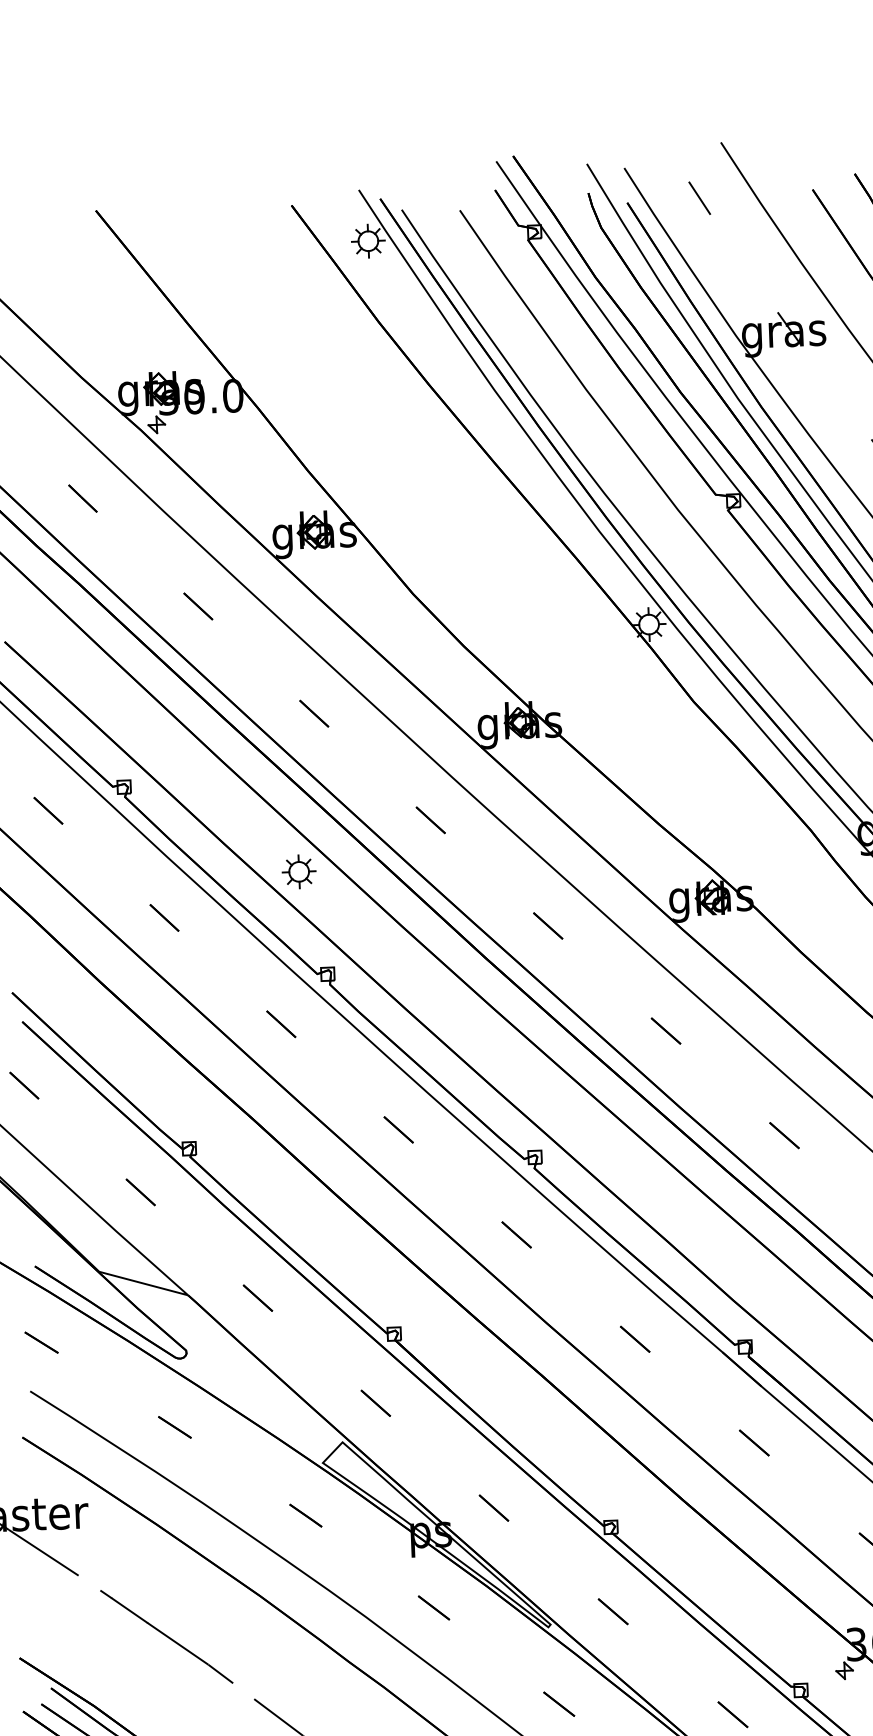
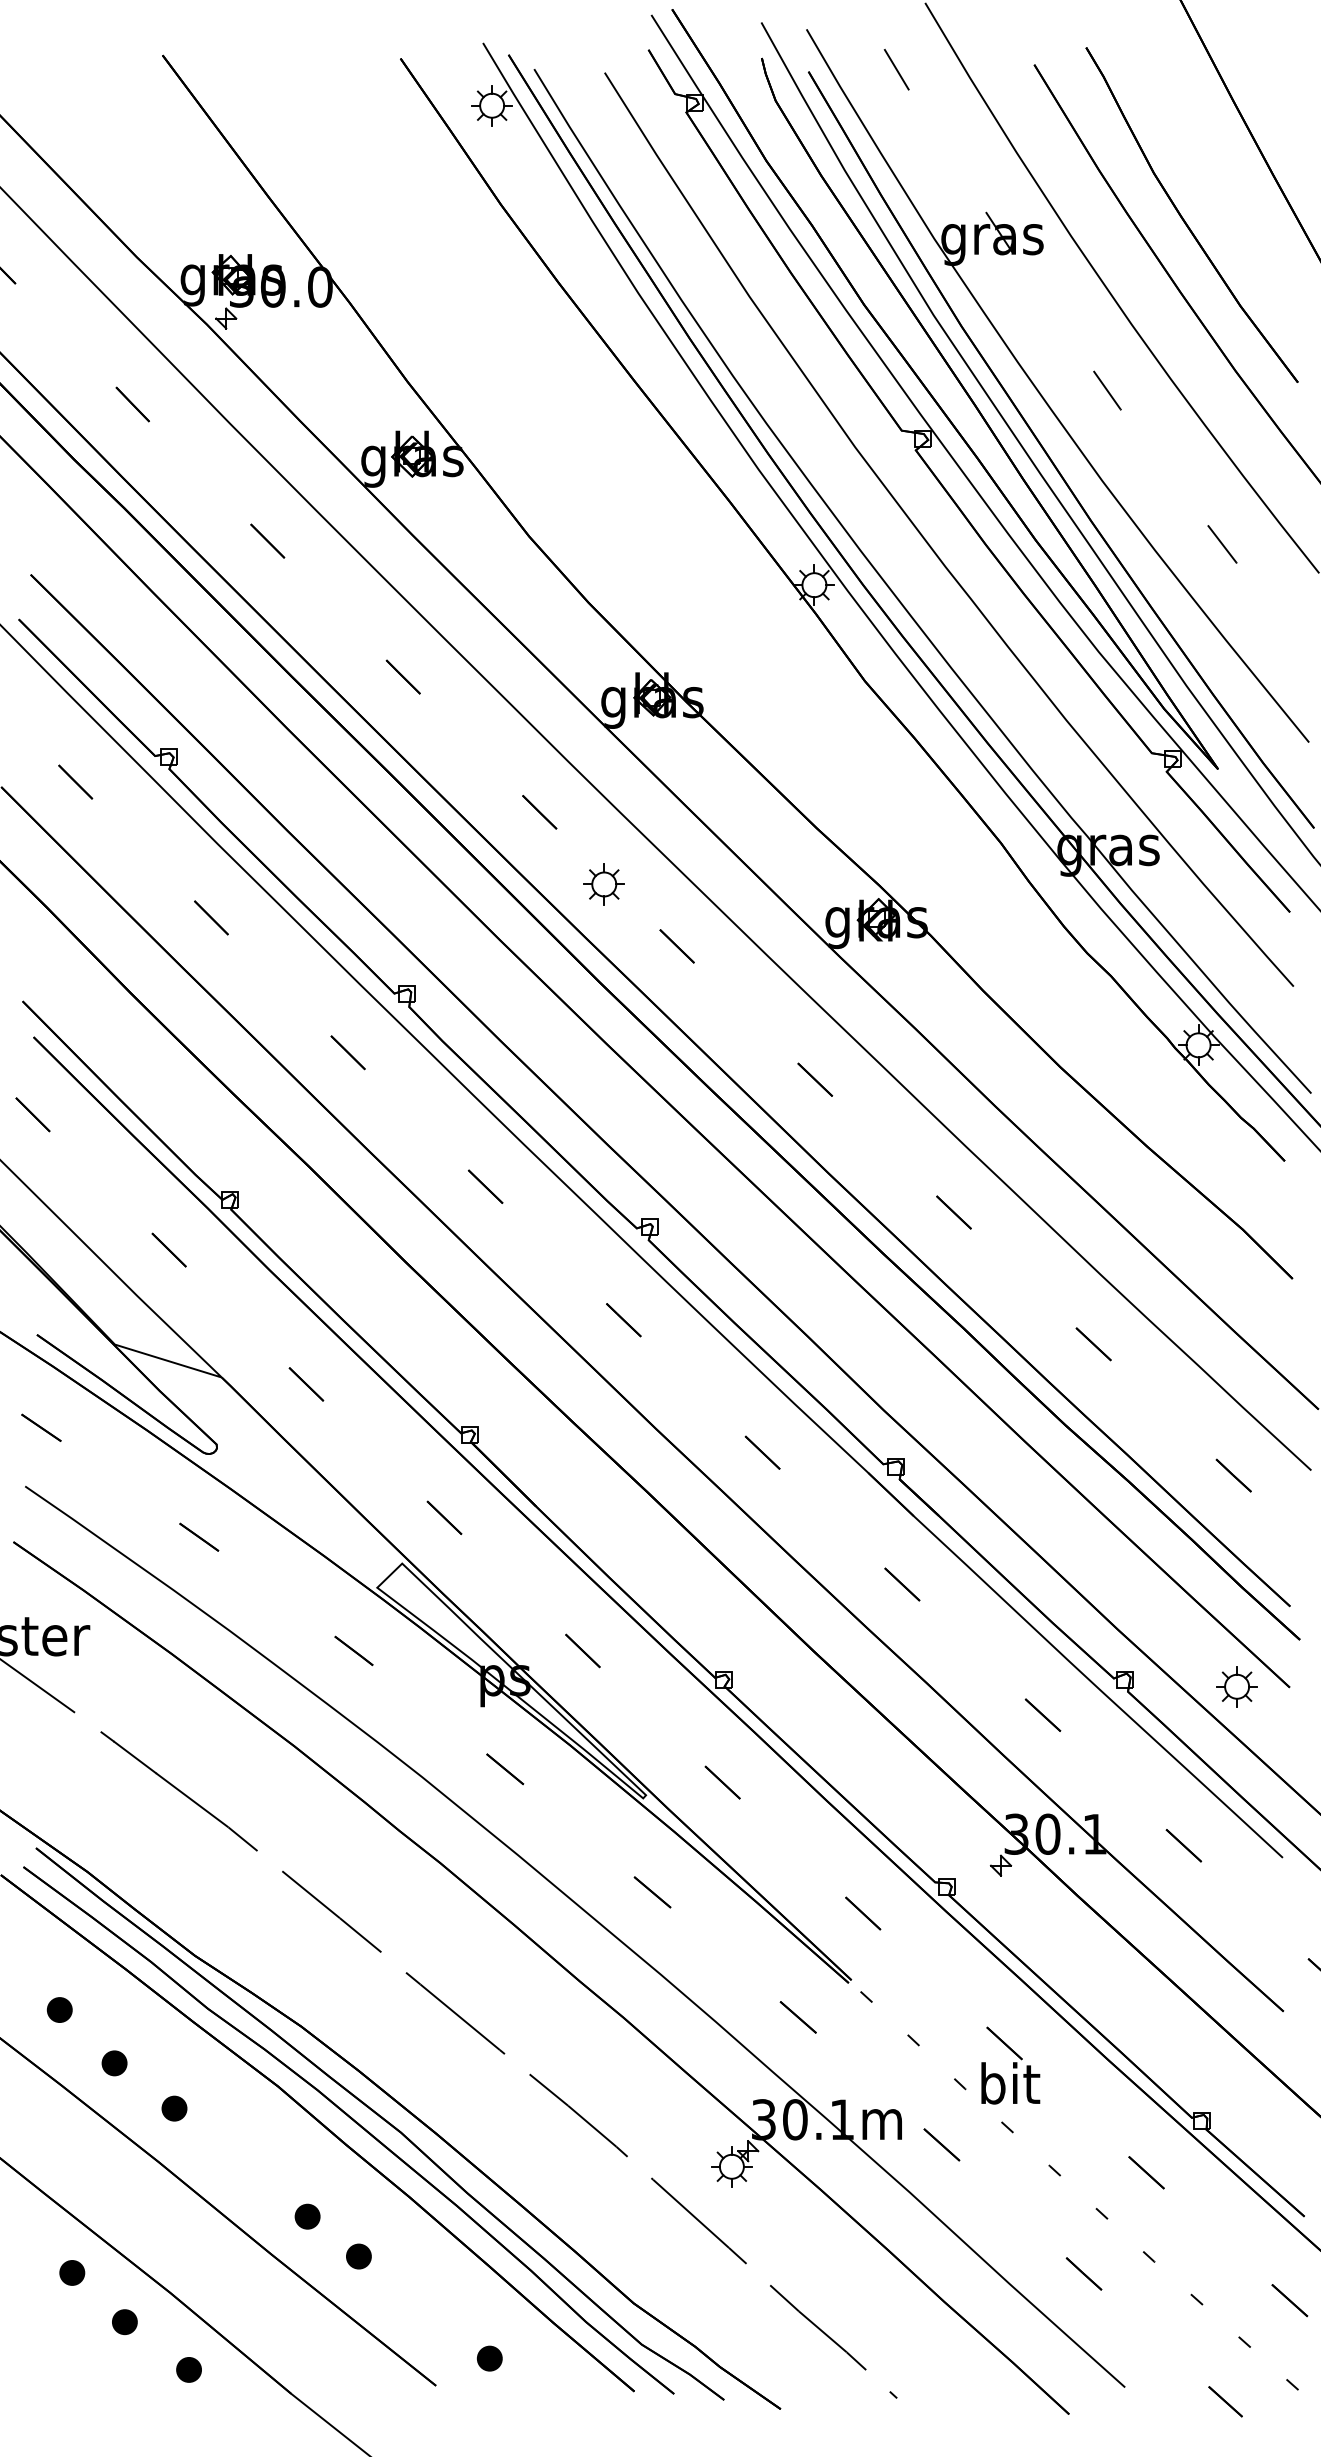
part: (298, 871) -> (603, 884), moved

